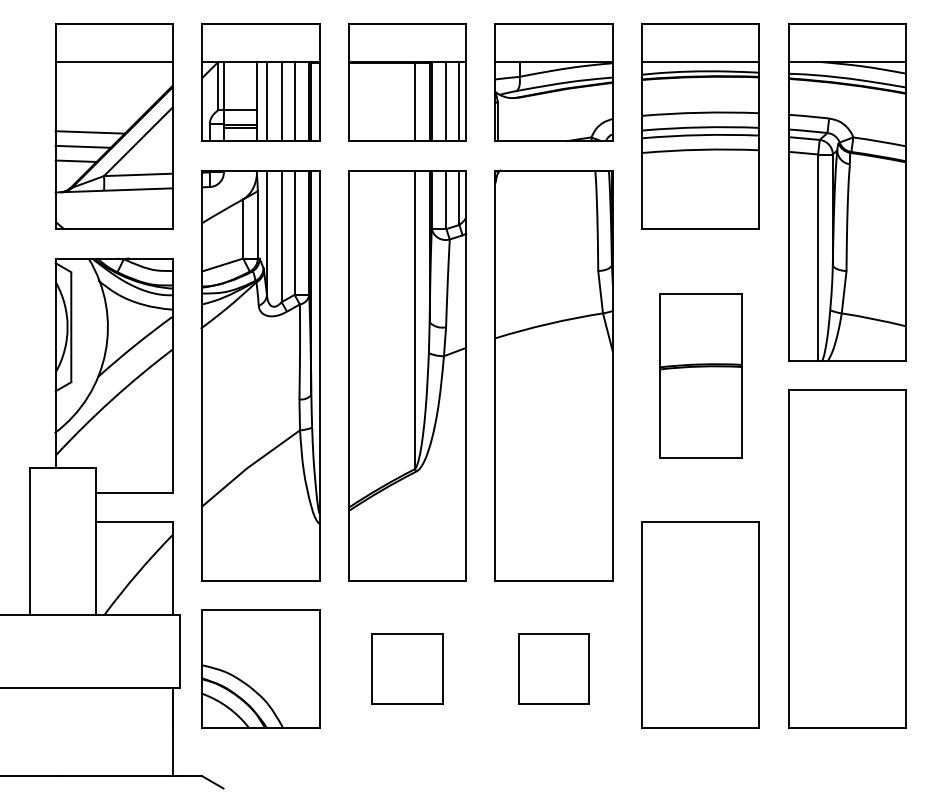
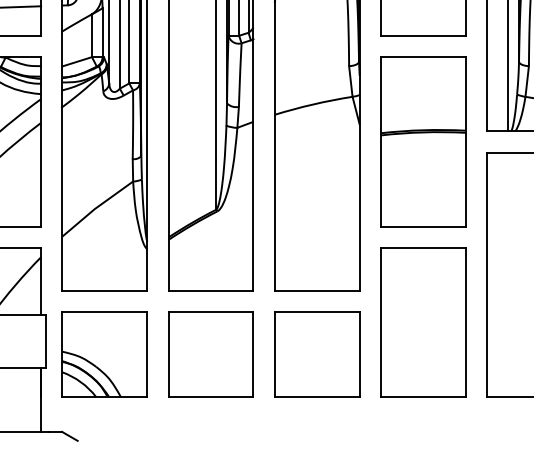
part: (700, 375) -> (423, 141), size x1.43
part: (407, 668) -> (210, 354), size x1.67
part: (553, 668) -> (316, 354), size x1.67

